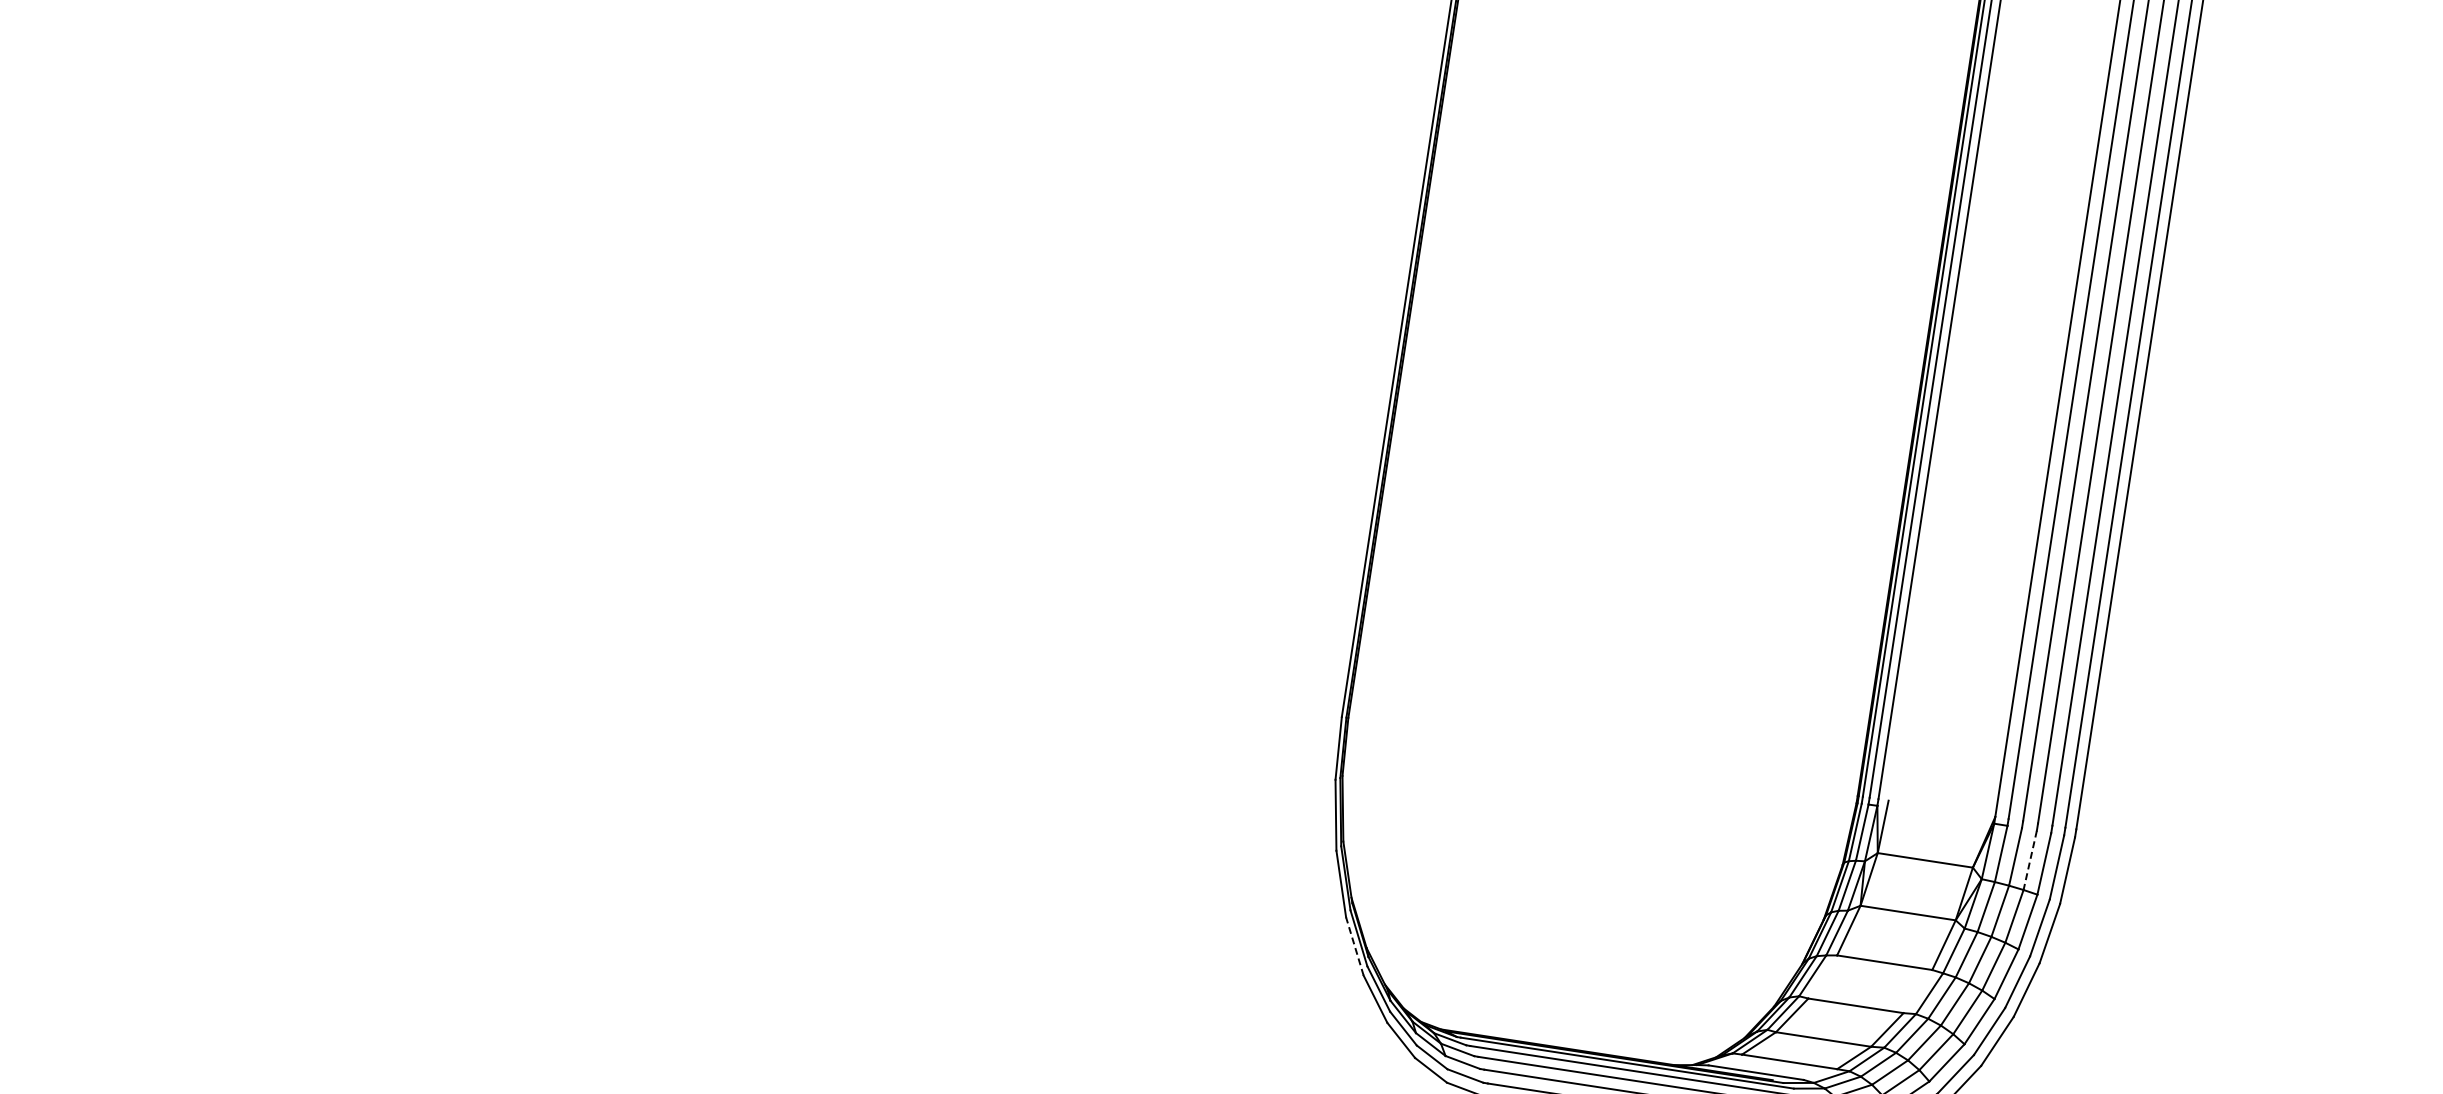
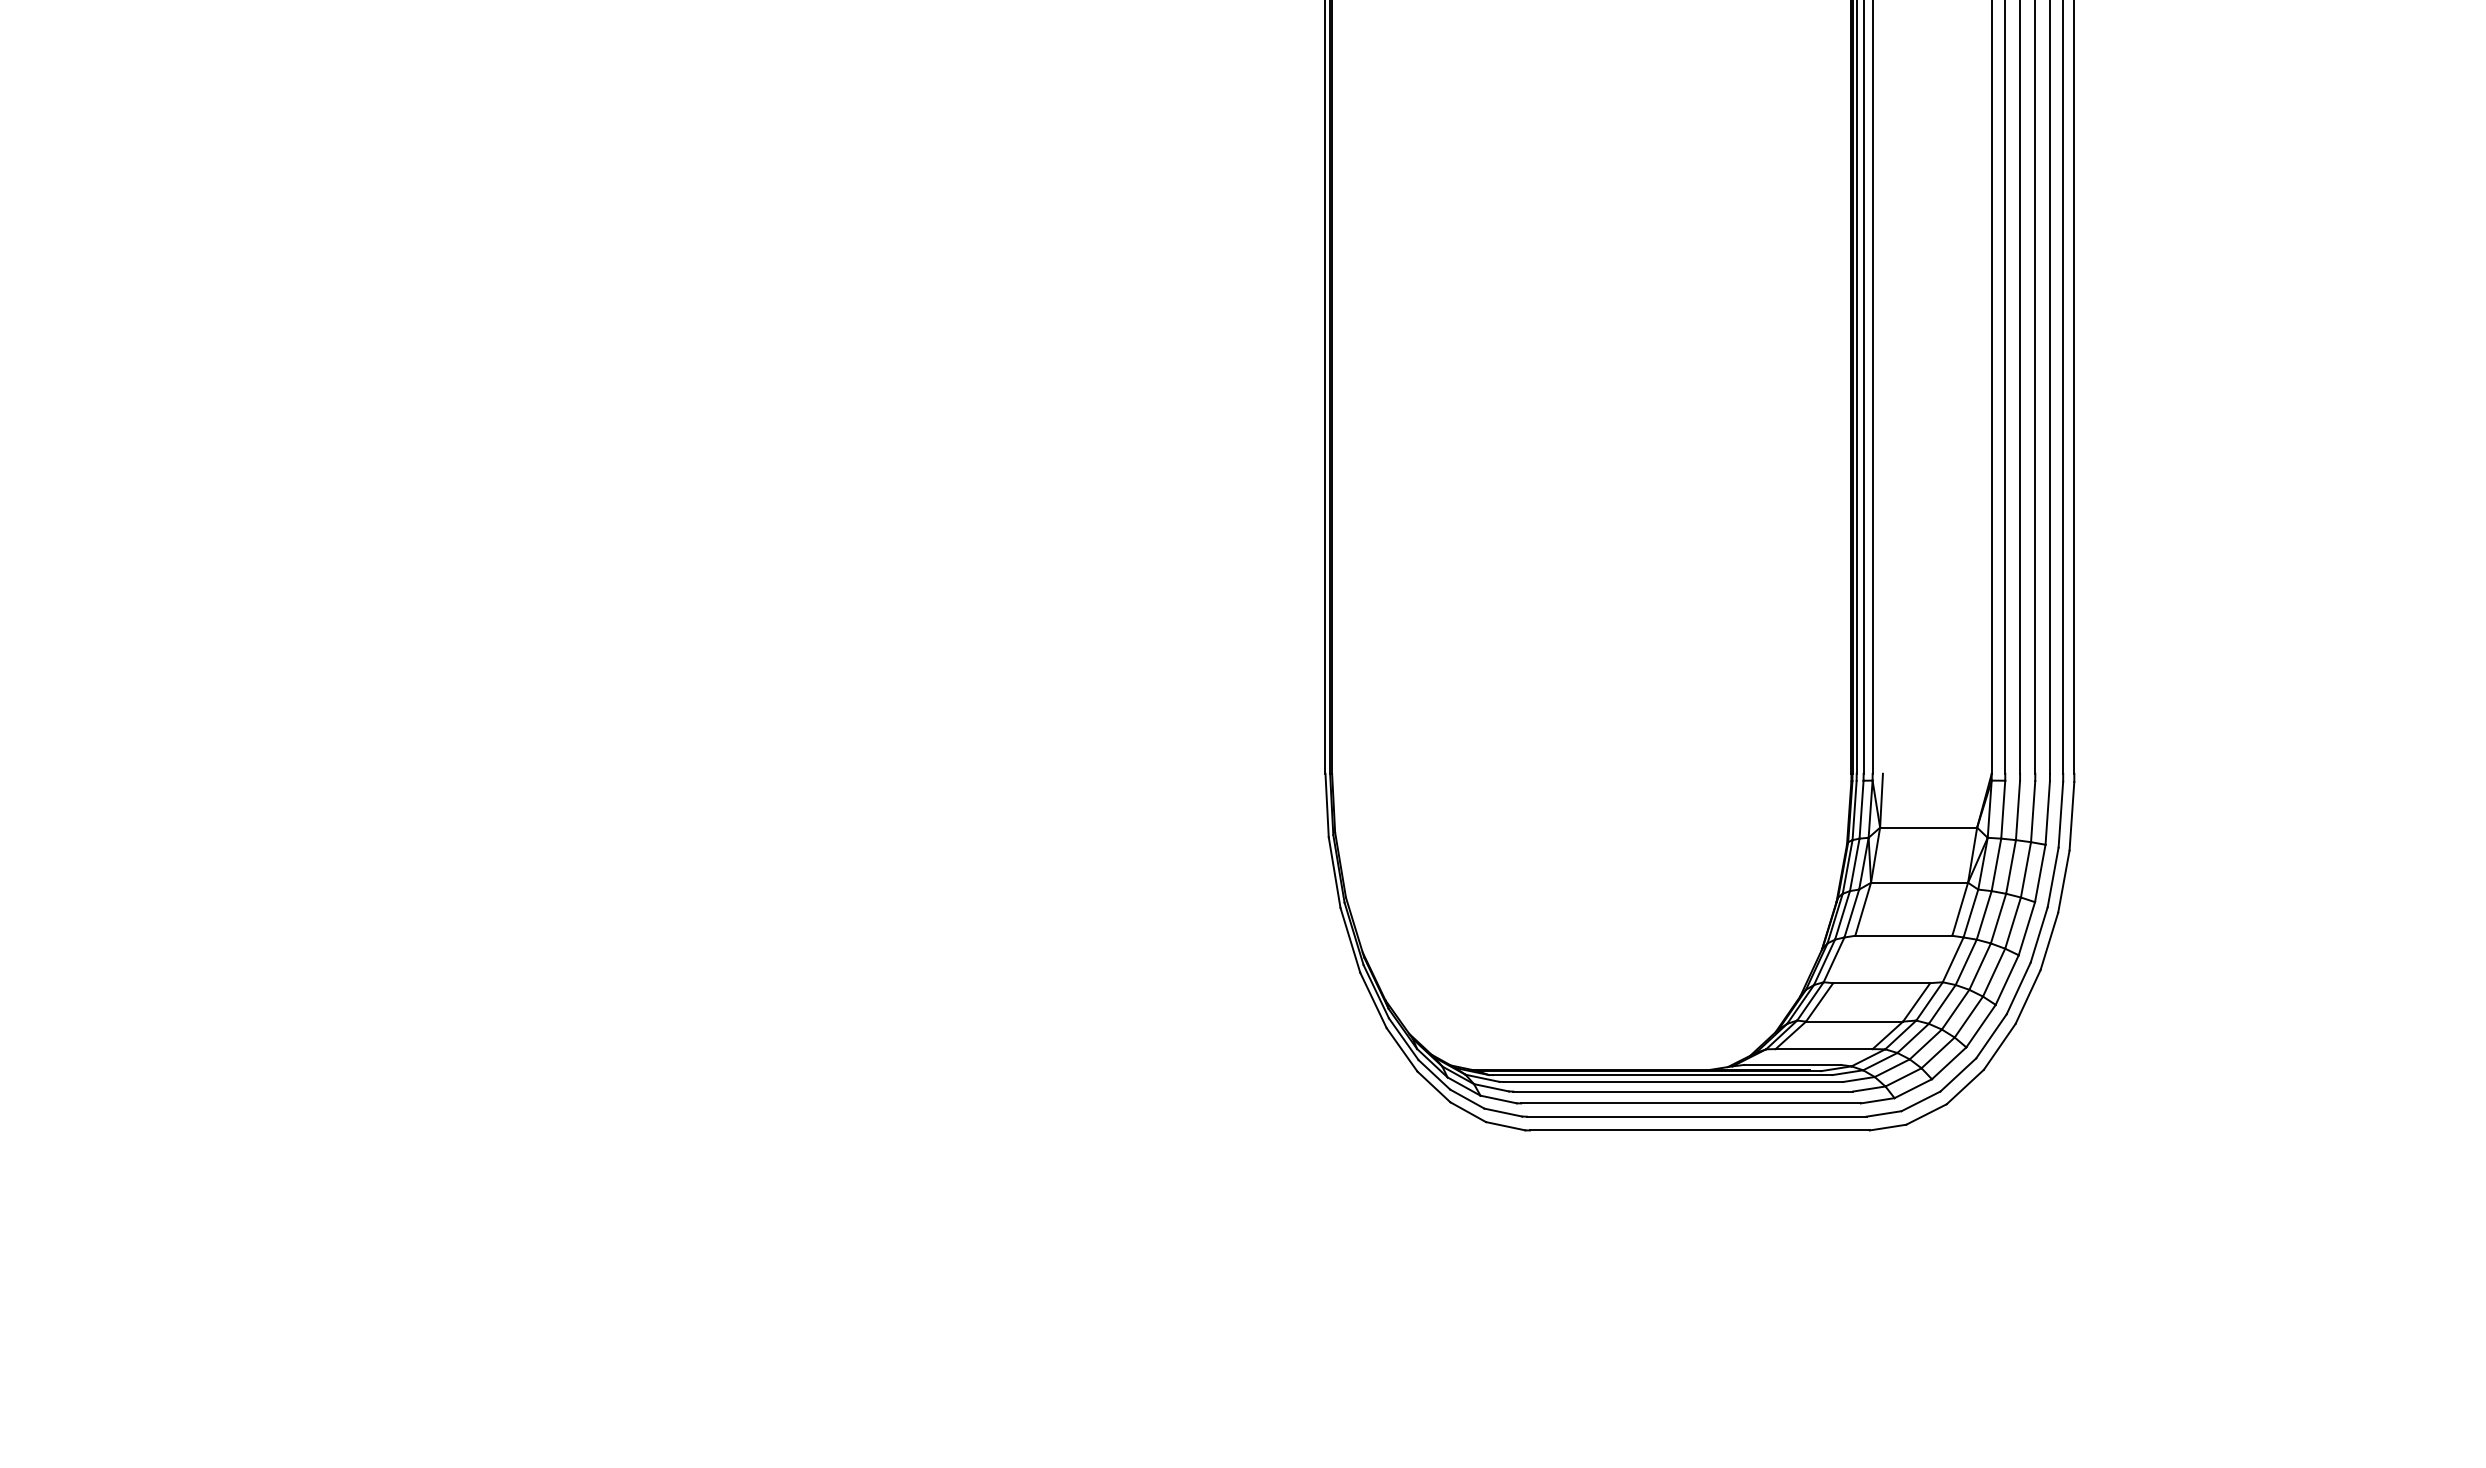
line: (2030, 860) -> (2033, 811), dashed -> solid
line: (1354, 946) -> (1373, 1000), dashed -> solid

